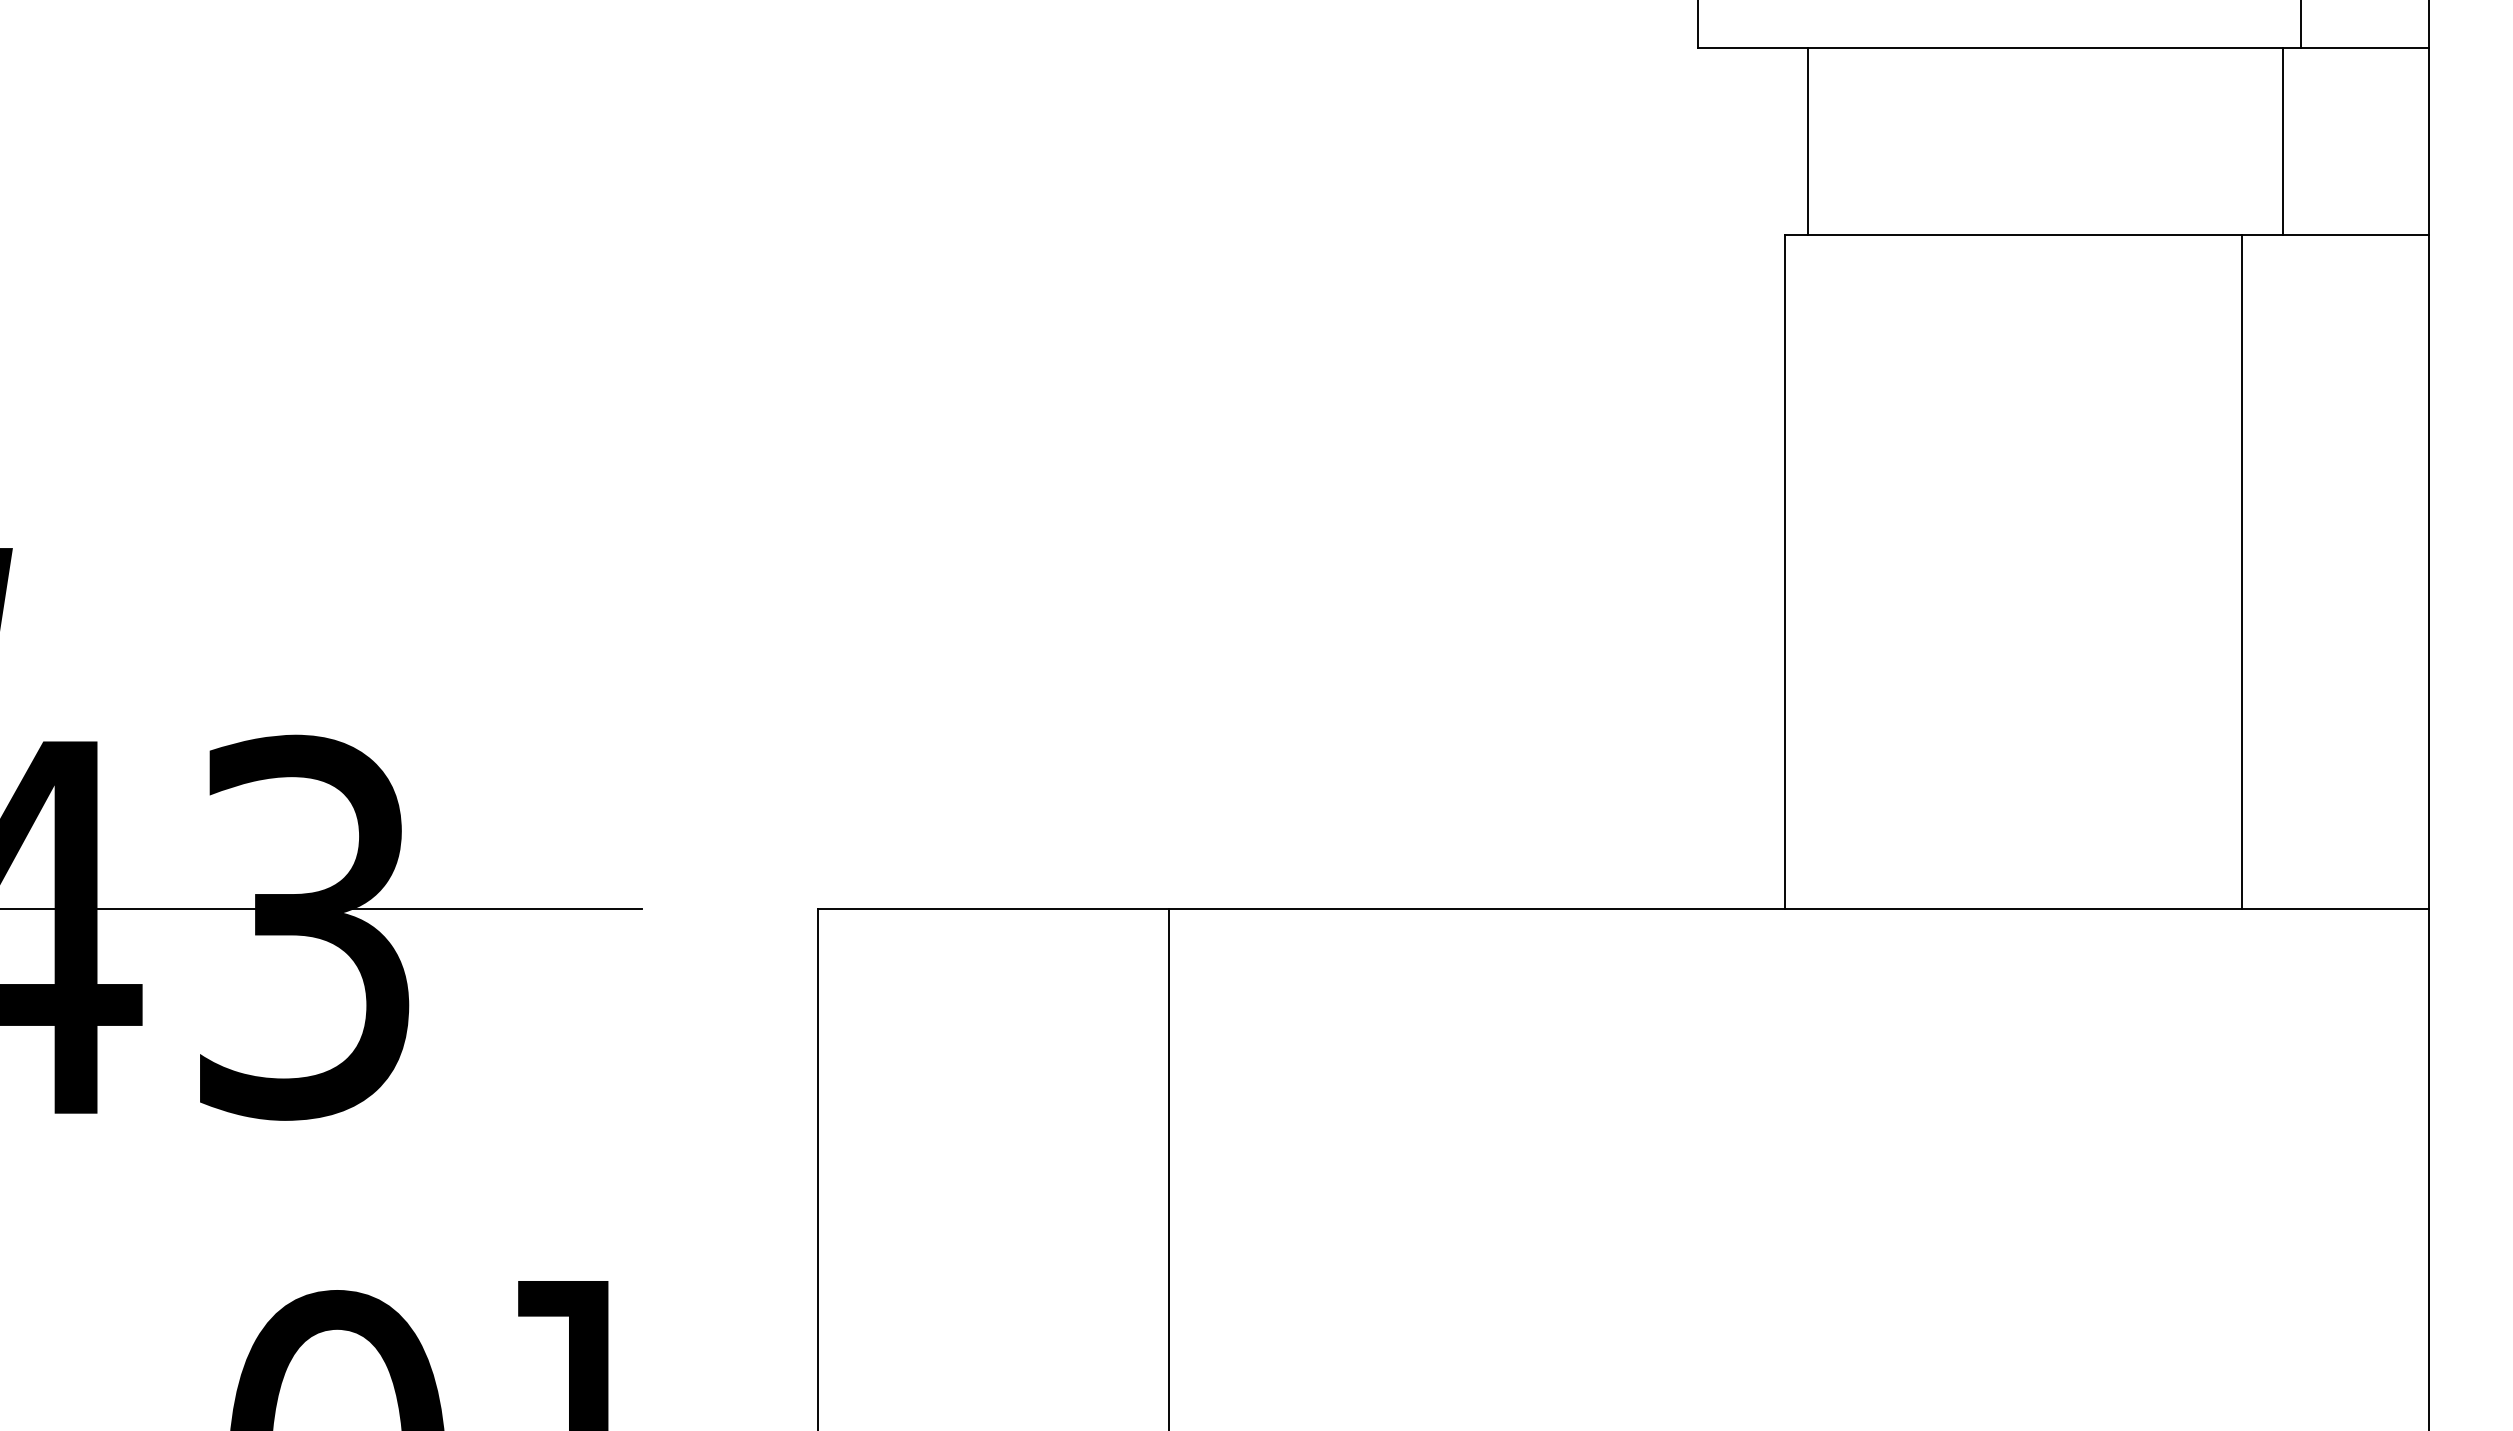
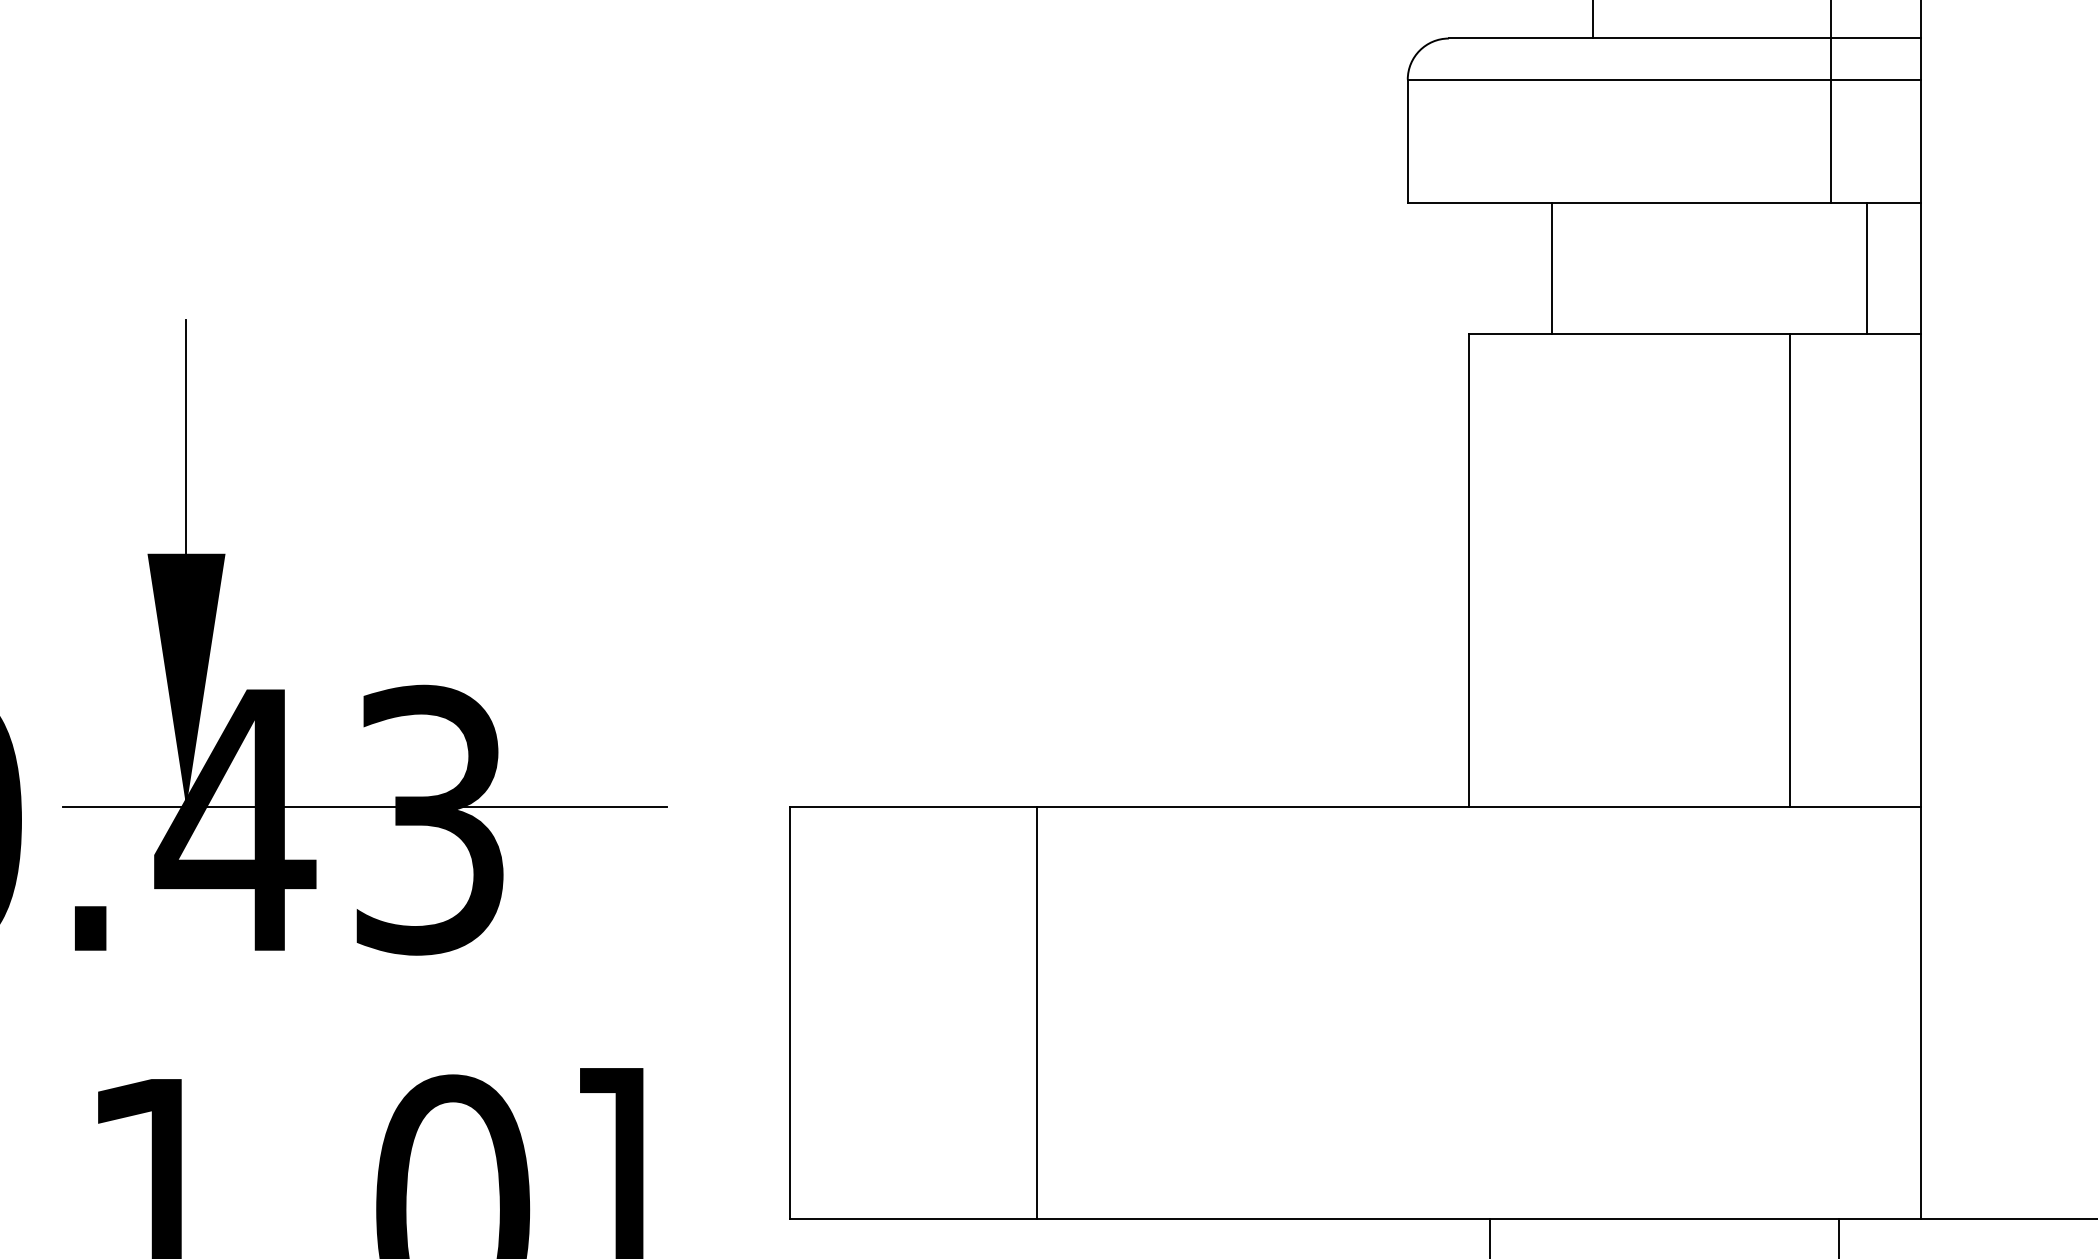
line: (1807, 141) -> (1551, 268), moved
line: (2283, 141) -> (1867, 268), moved

